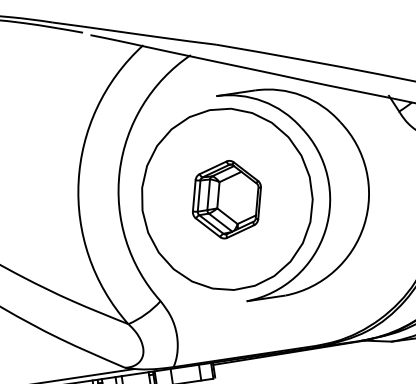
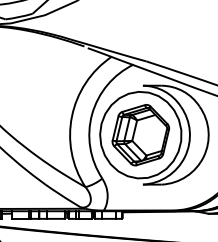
part: (226, 200) -> (140, 135), size x1.67

